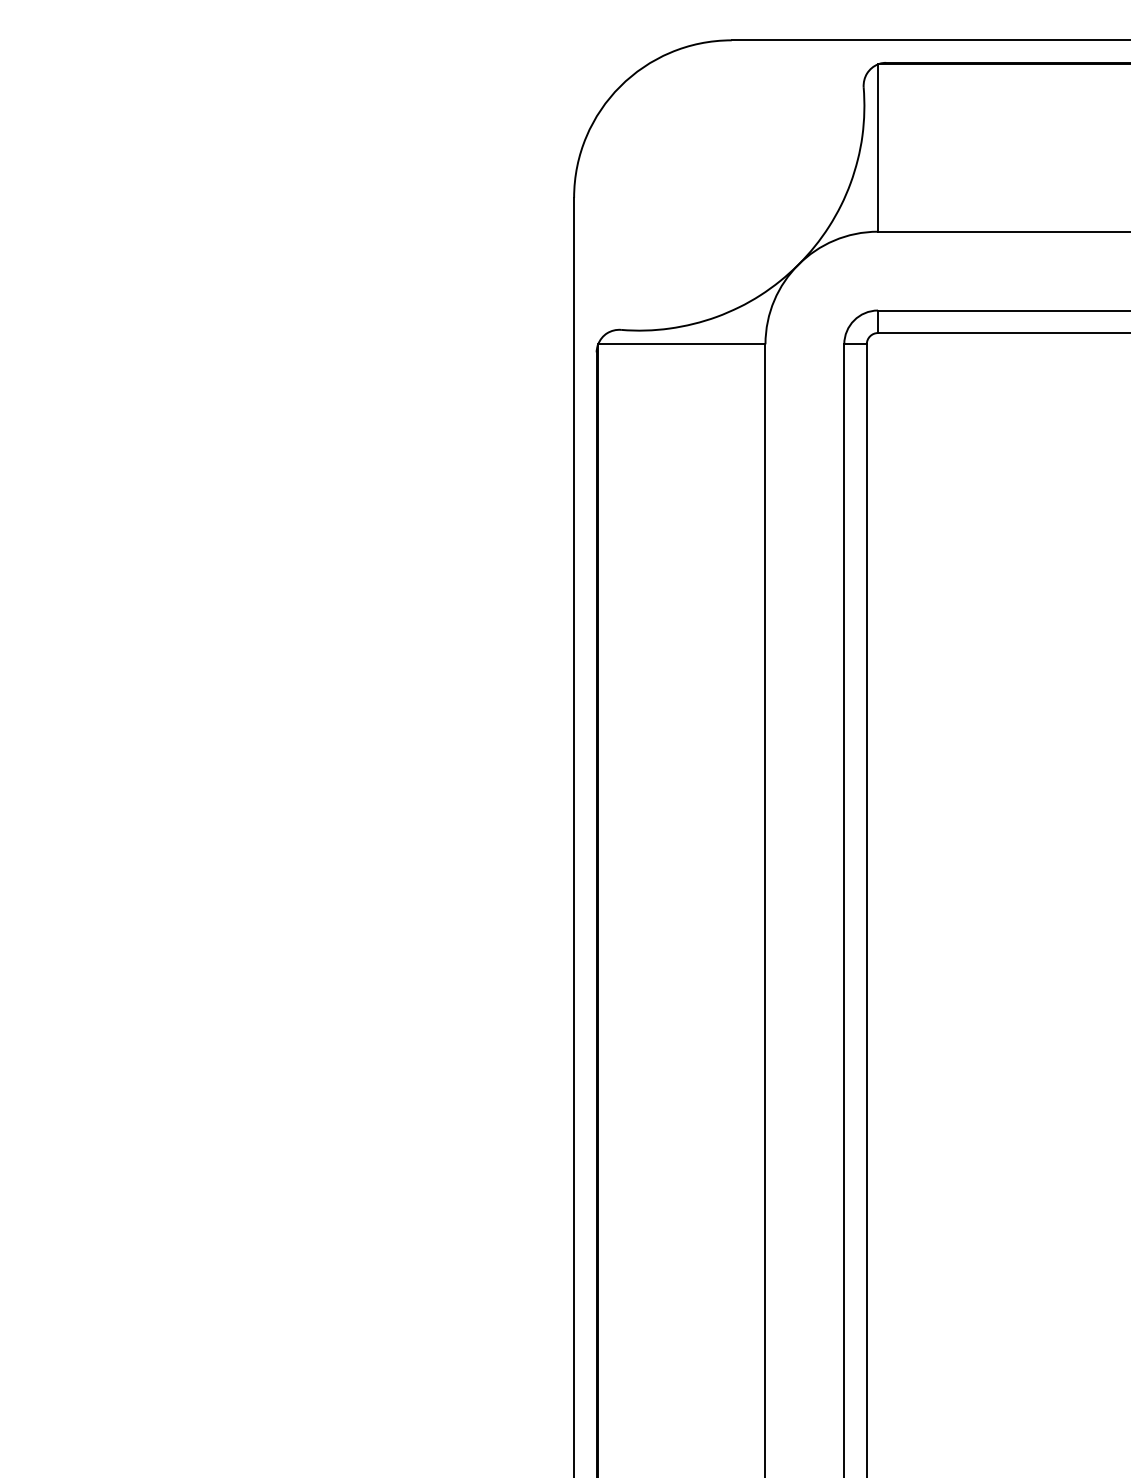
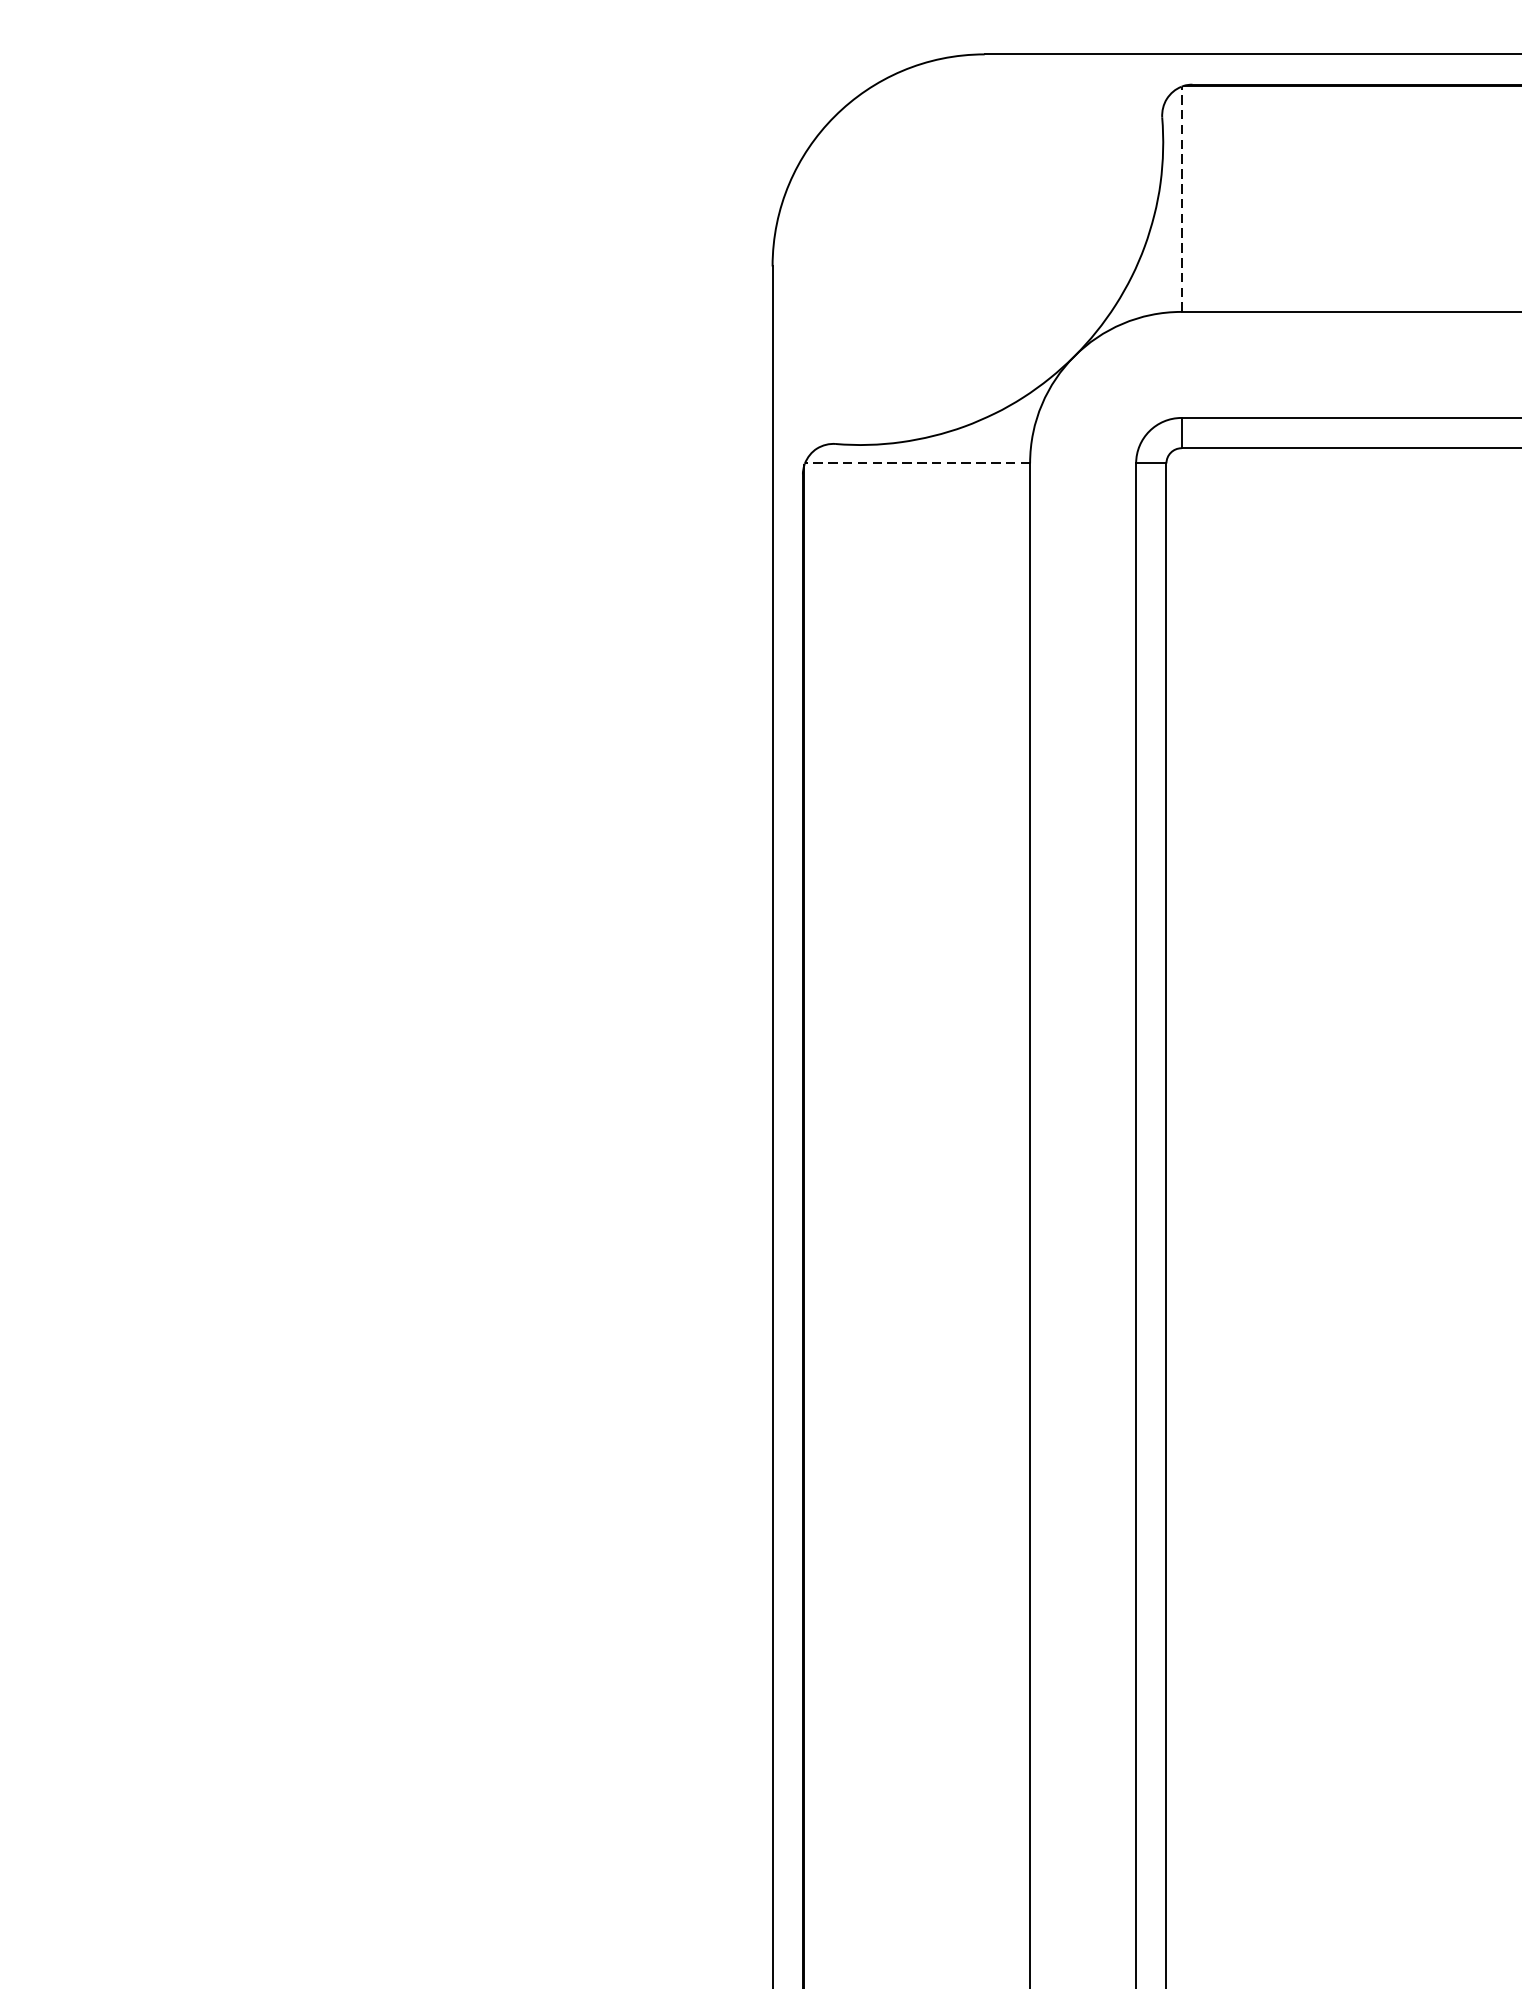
line: (878, 148) -> (1182, 199), solid -> dashed
line: (681, 344) -> (917, 463), solid -> dashed

